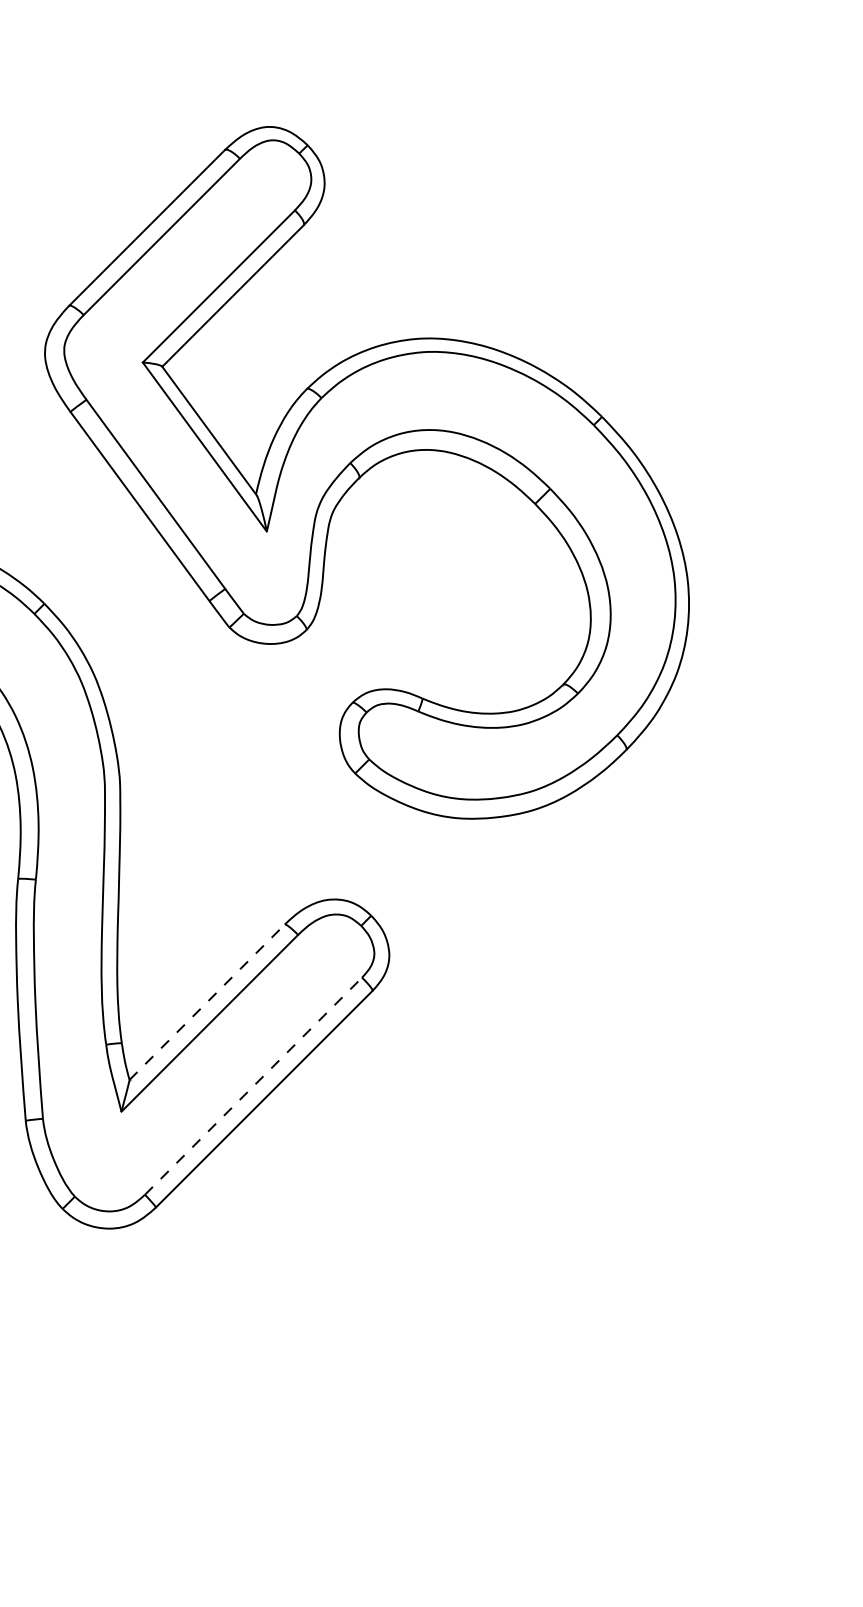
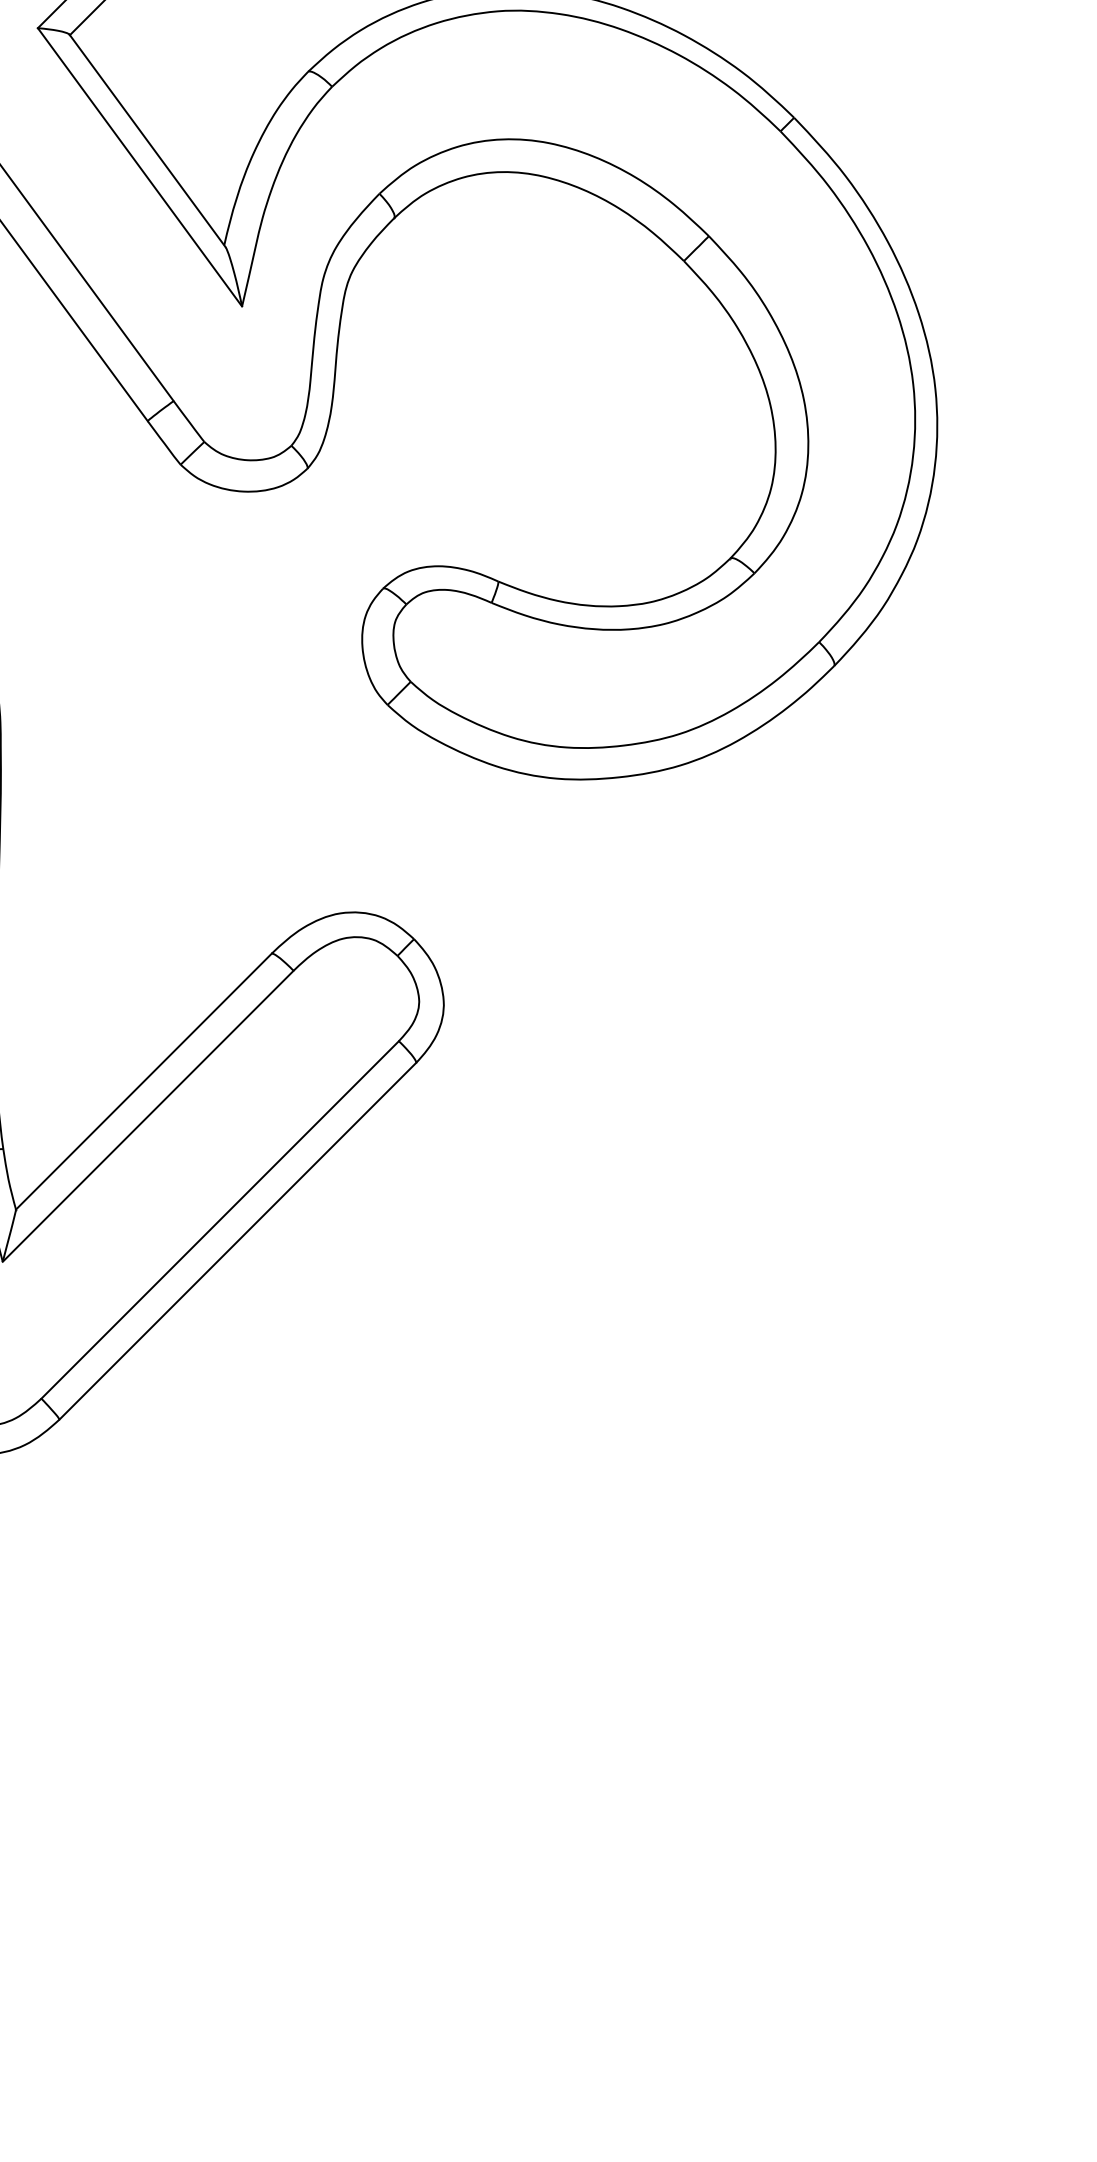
line: (207, 1002) -> (144, 1082), dashed -> solid
line: (253, 1085) -> (220, 1218), dashed -> solid

